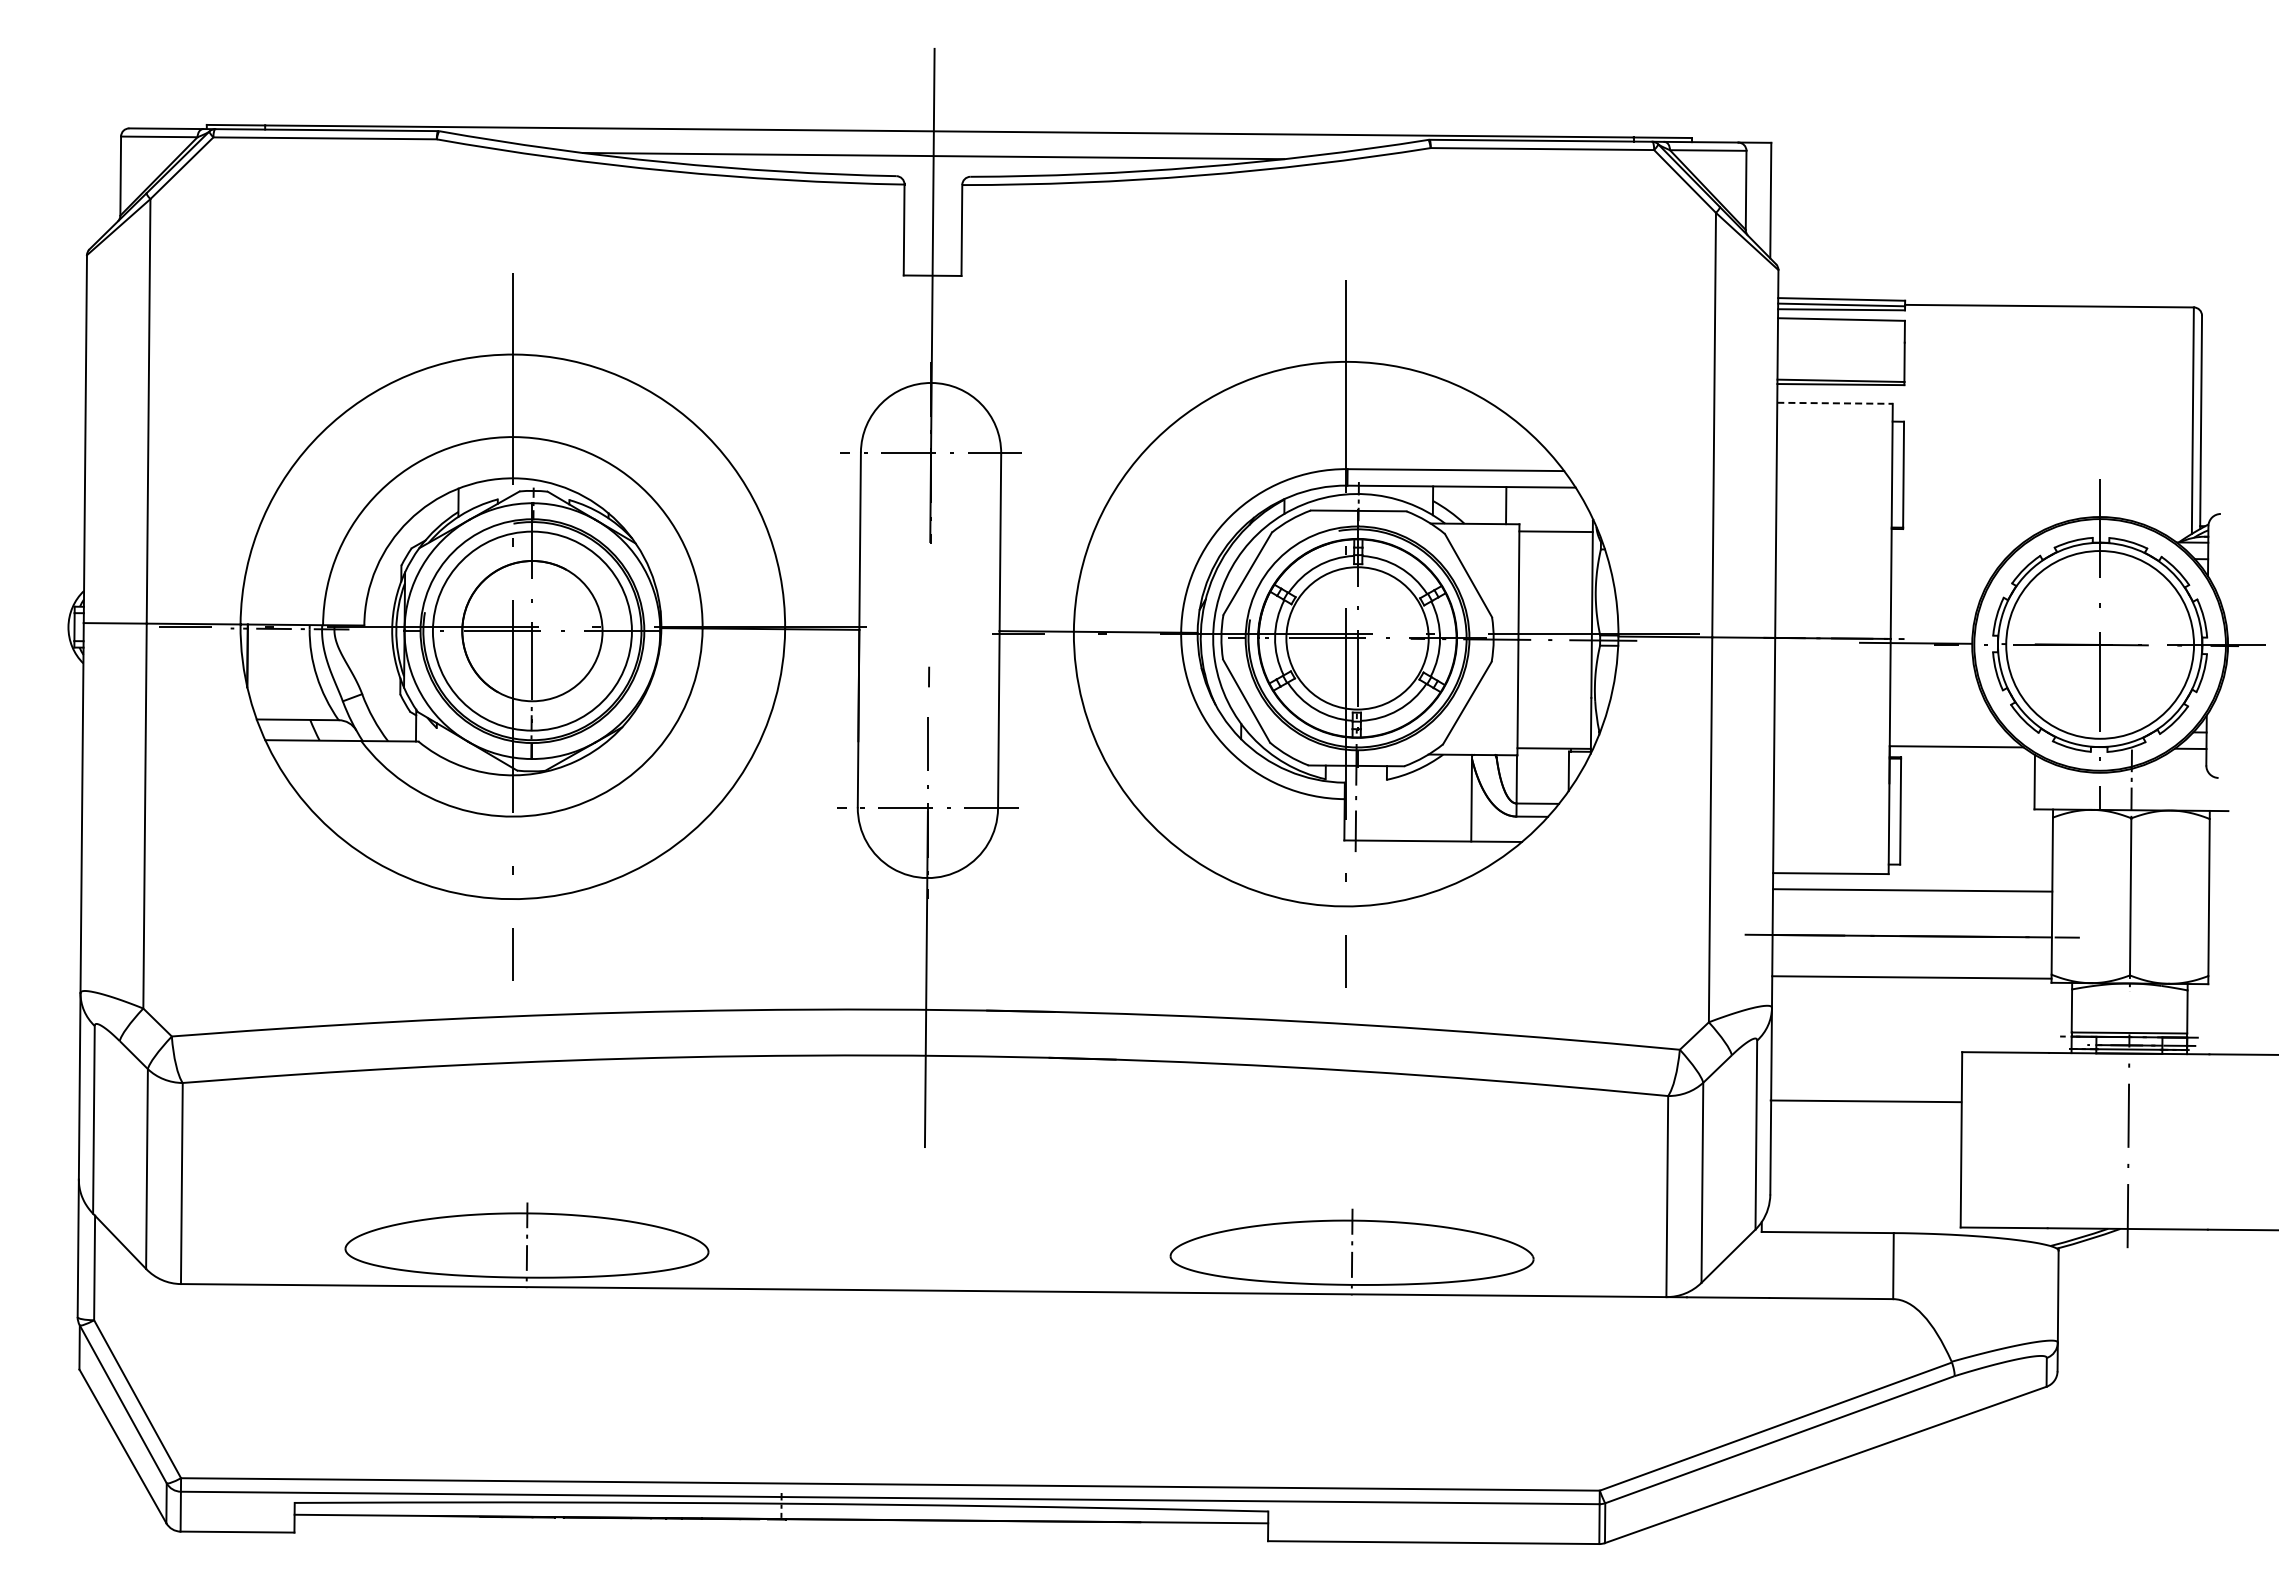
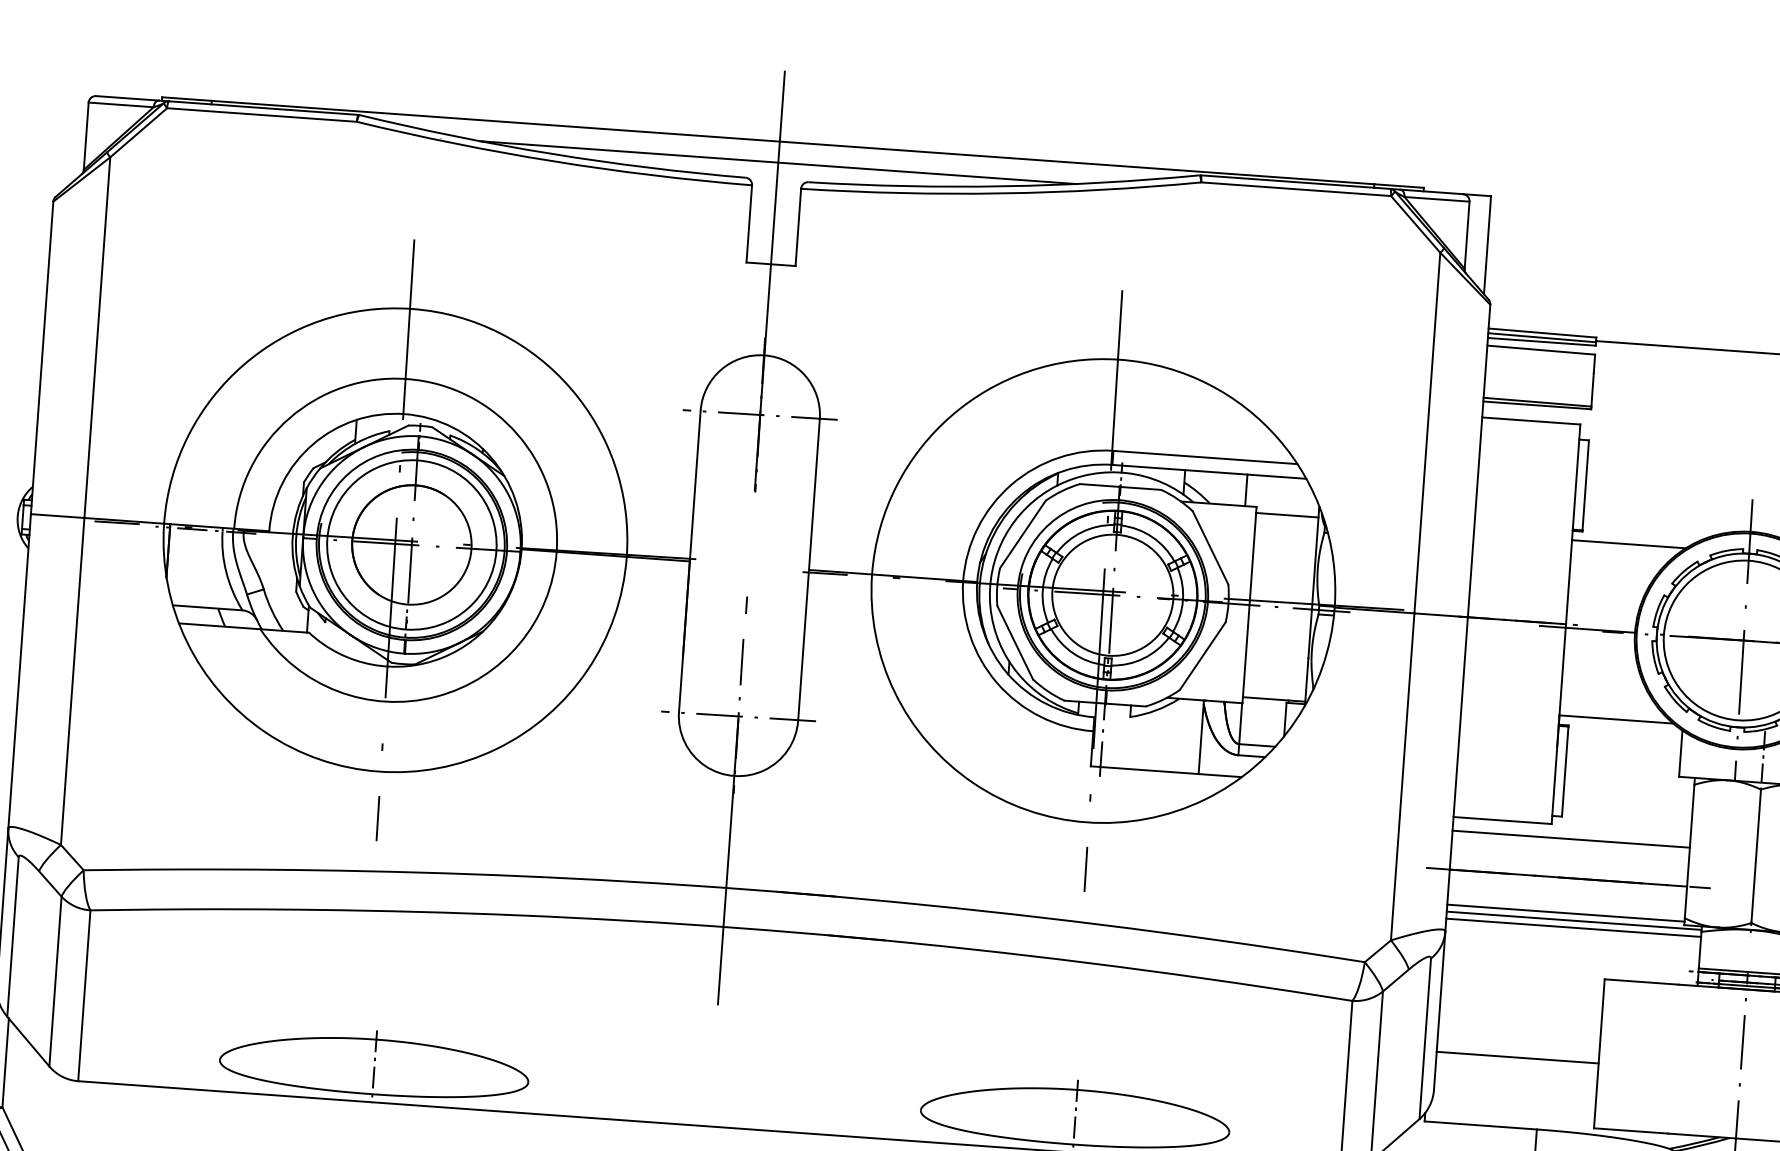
line: (1835, 403) -> (1531, 421), dashed -> solid
line: (1958, 540) -> (1628, 544), added
line: (1922, 985) -> (1574, 920), added
line: (1922, 993) -> (1574, 927), added
line: (1865, 1101) -> (1517, 1057), moved

